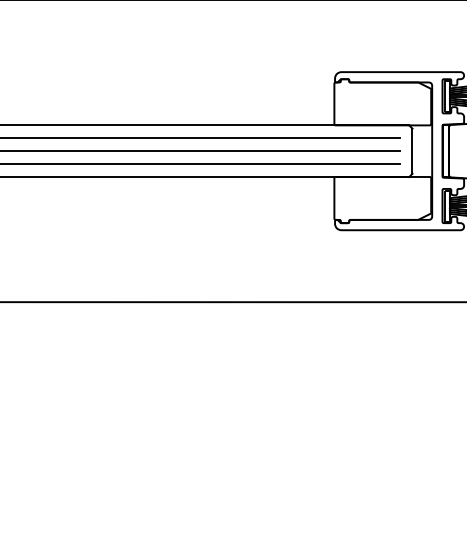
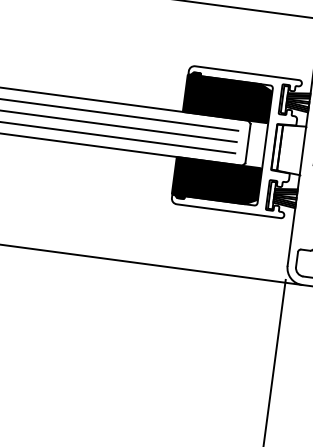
fill: (382, 102) -> (227, 97), added
fill: (382, 199) -> (216, 182), added

